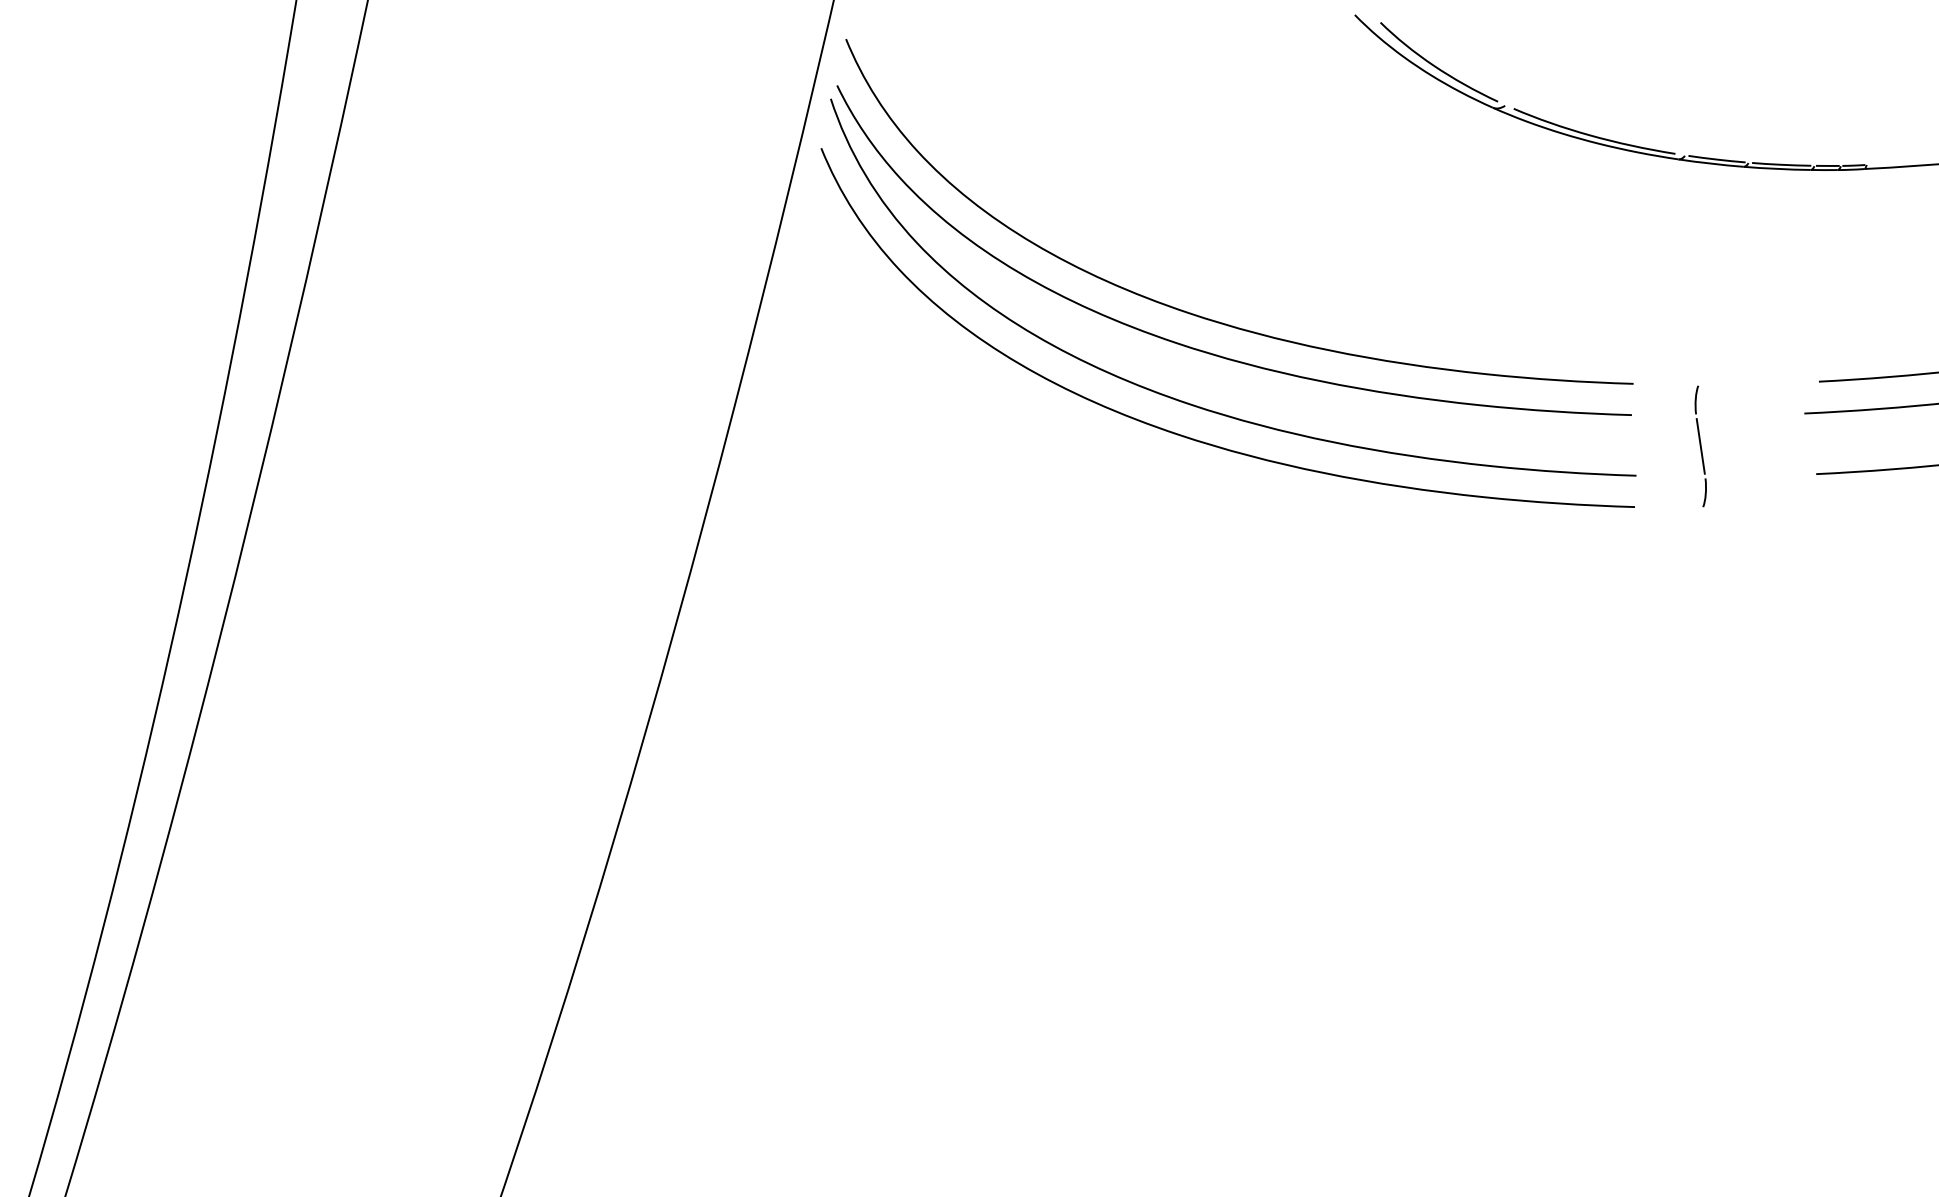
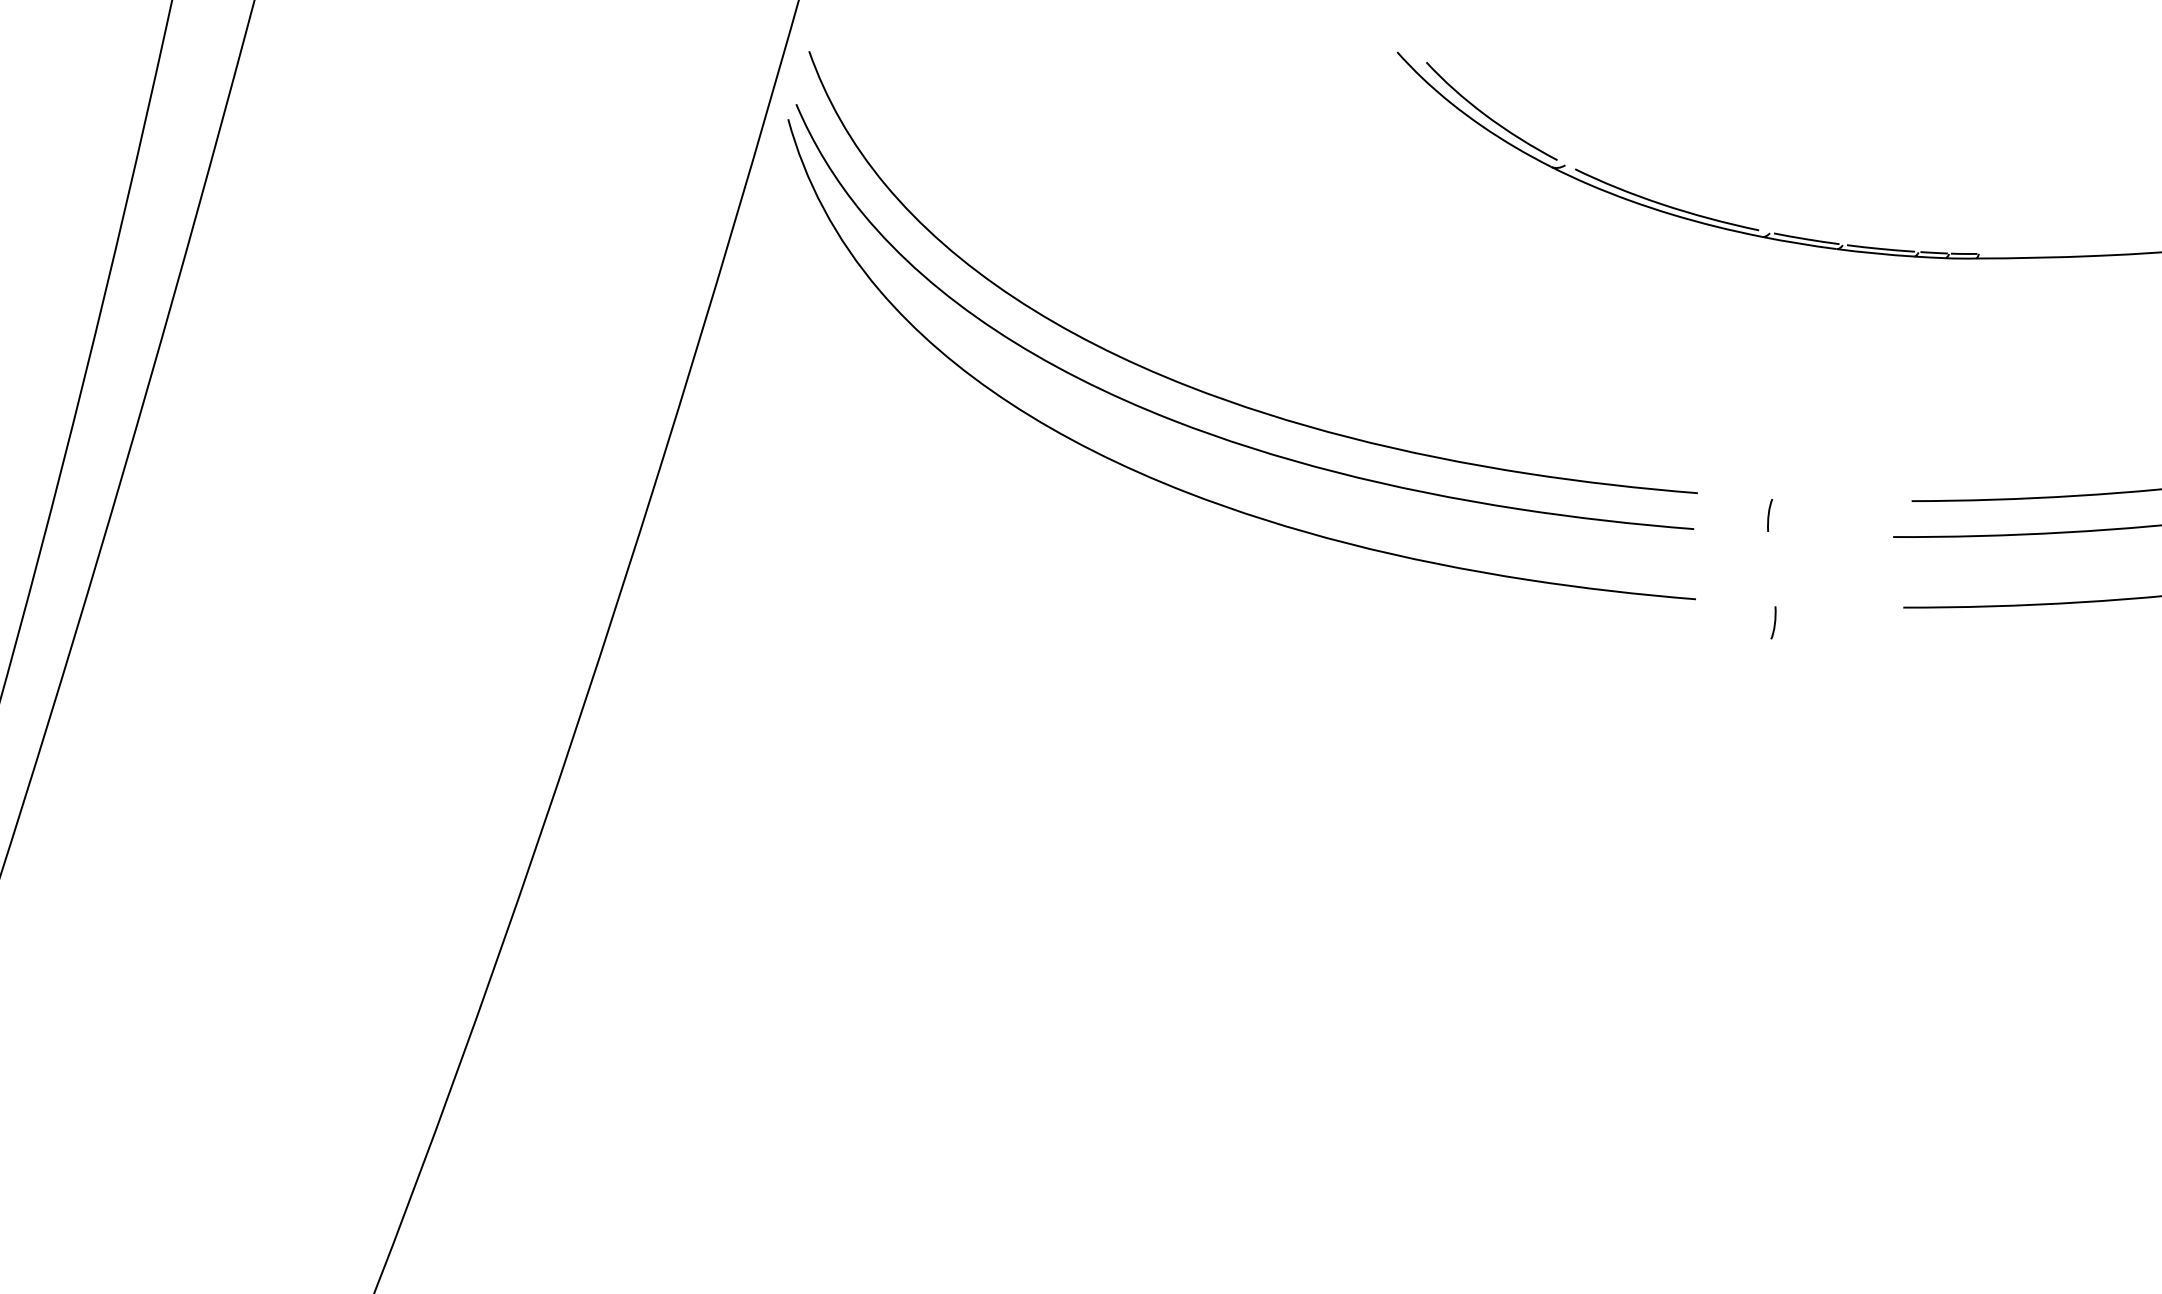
curve: (1197, 439) -> (1191, 532), removed
line: (1700, 446) -> (1771, 569), removed

